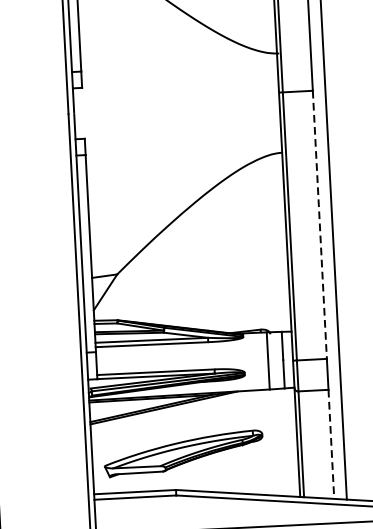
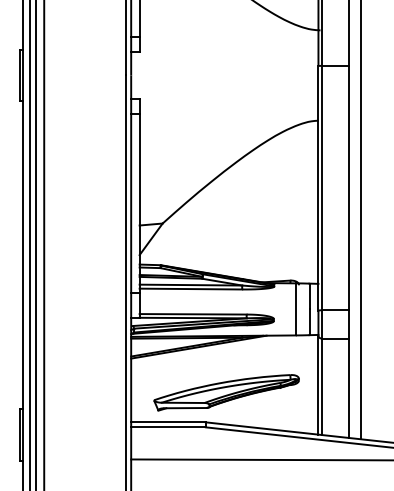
line: (320, 225) -> (349, 188), dashed -> solid
line: (331, 444) -> (349, 388), dashed -> solid
part: (183, 453) -> (226, 392), moved

